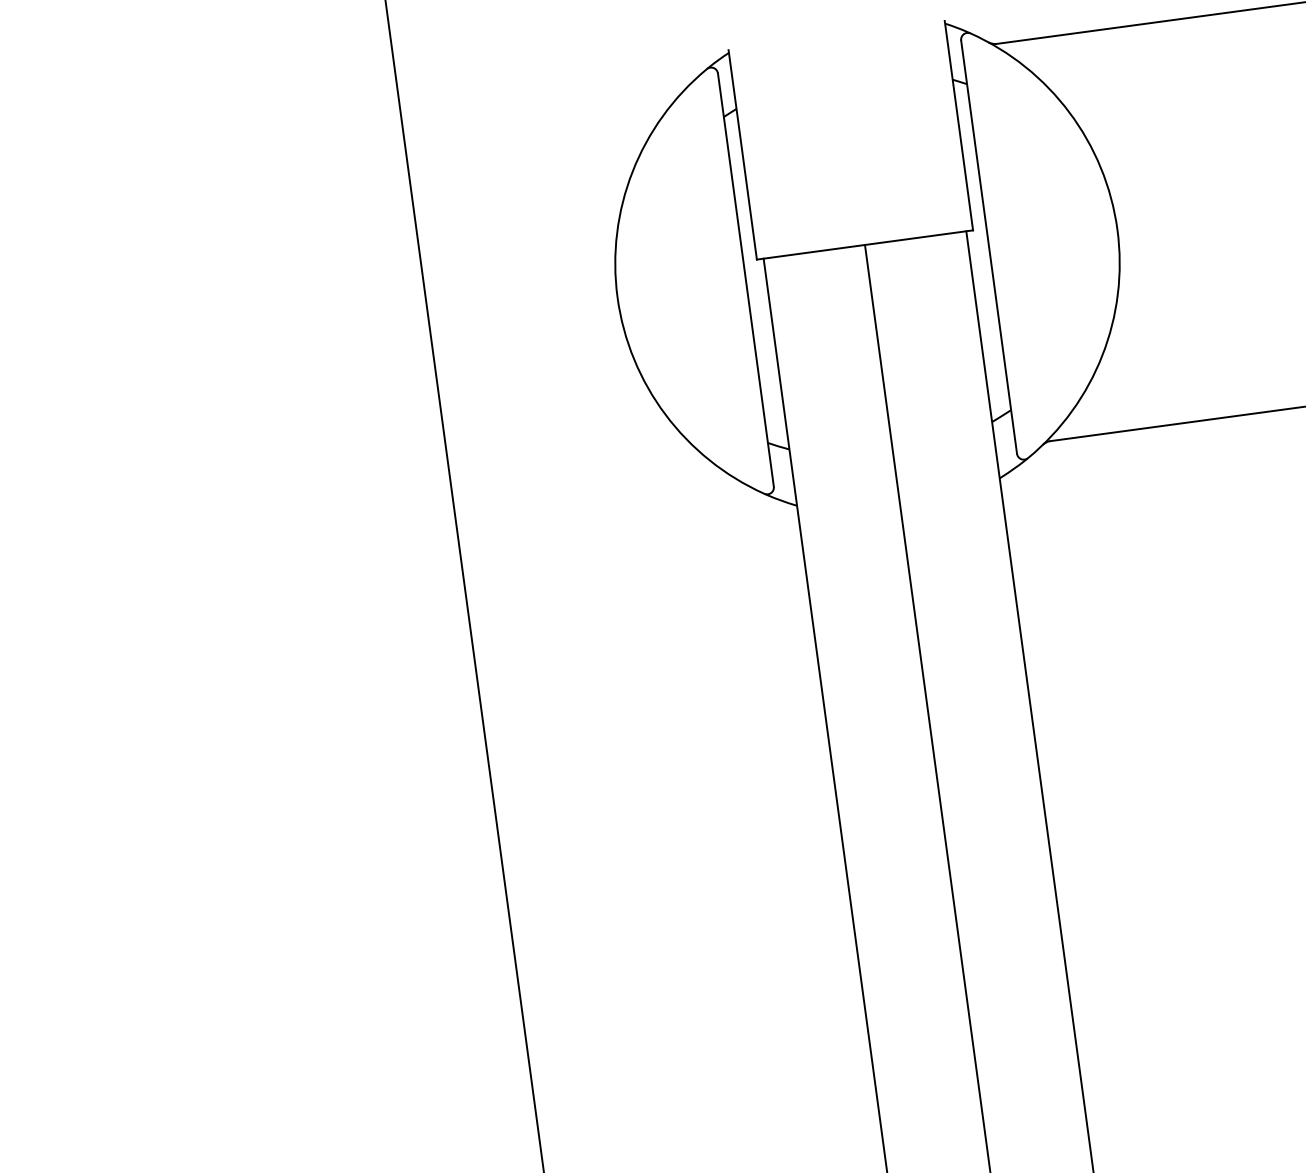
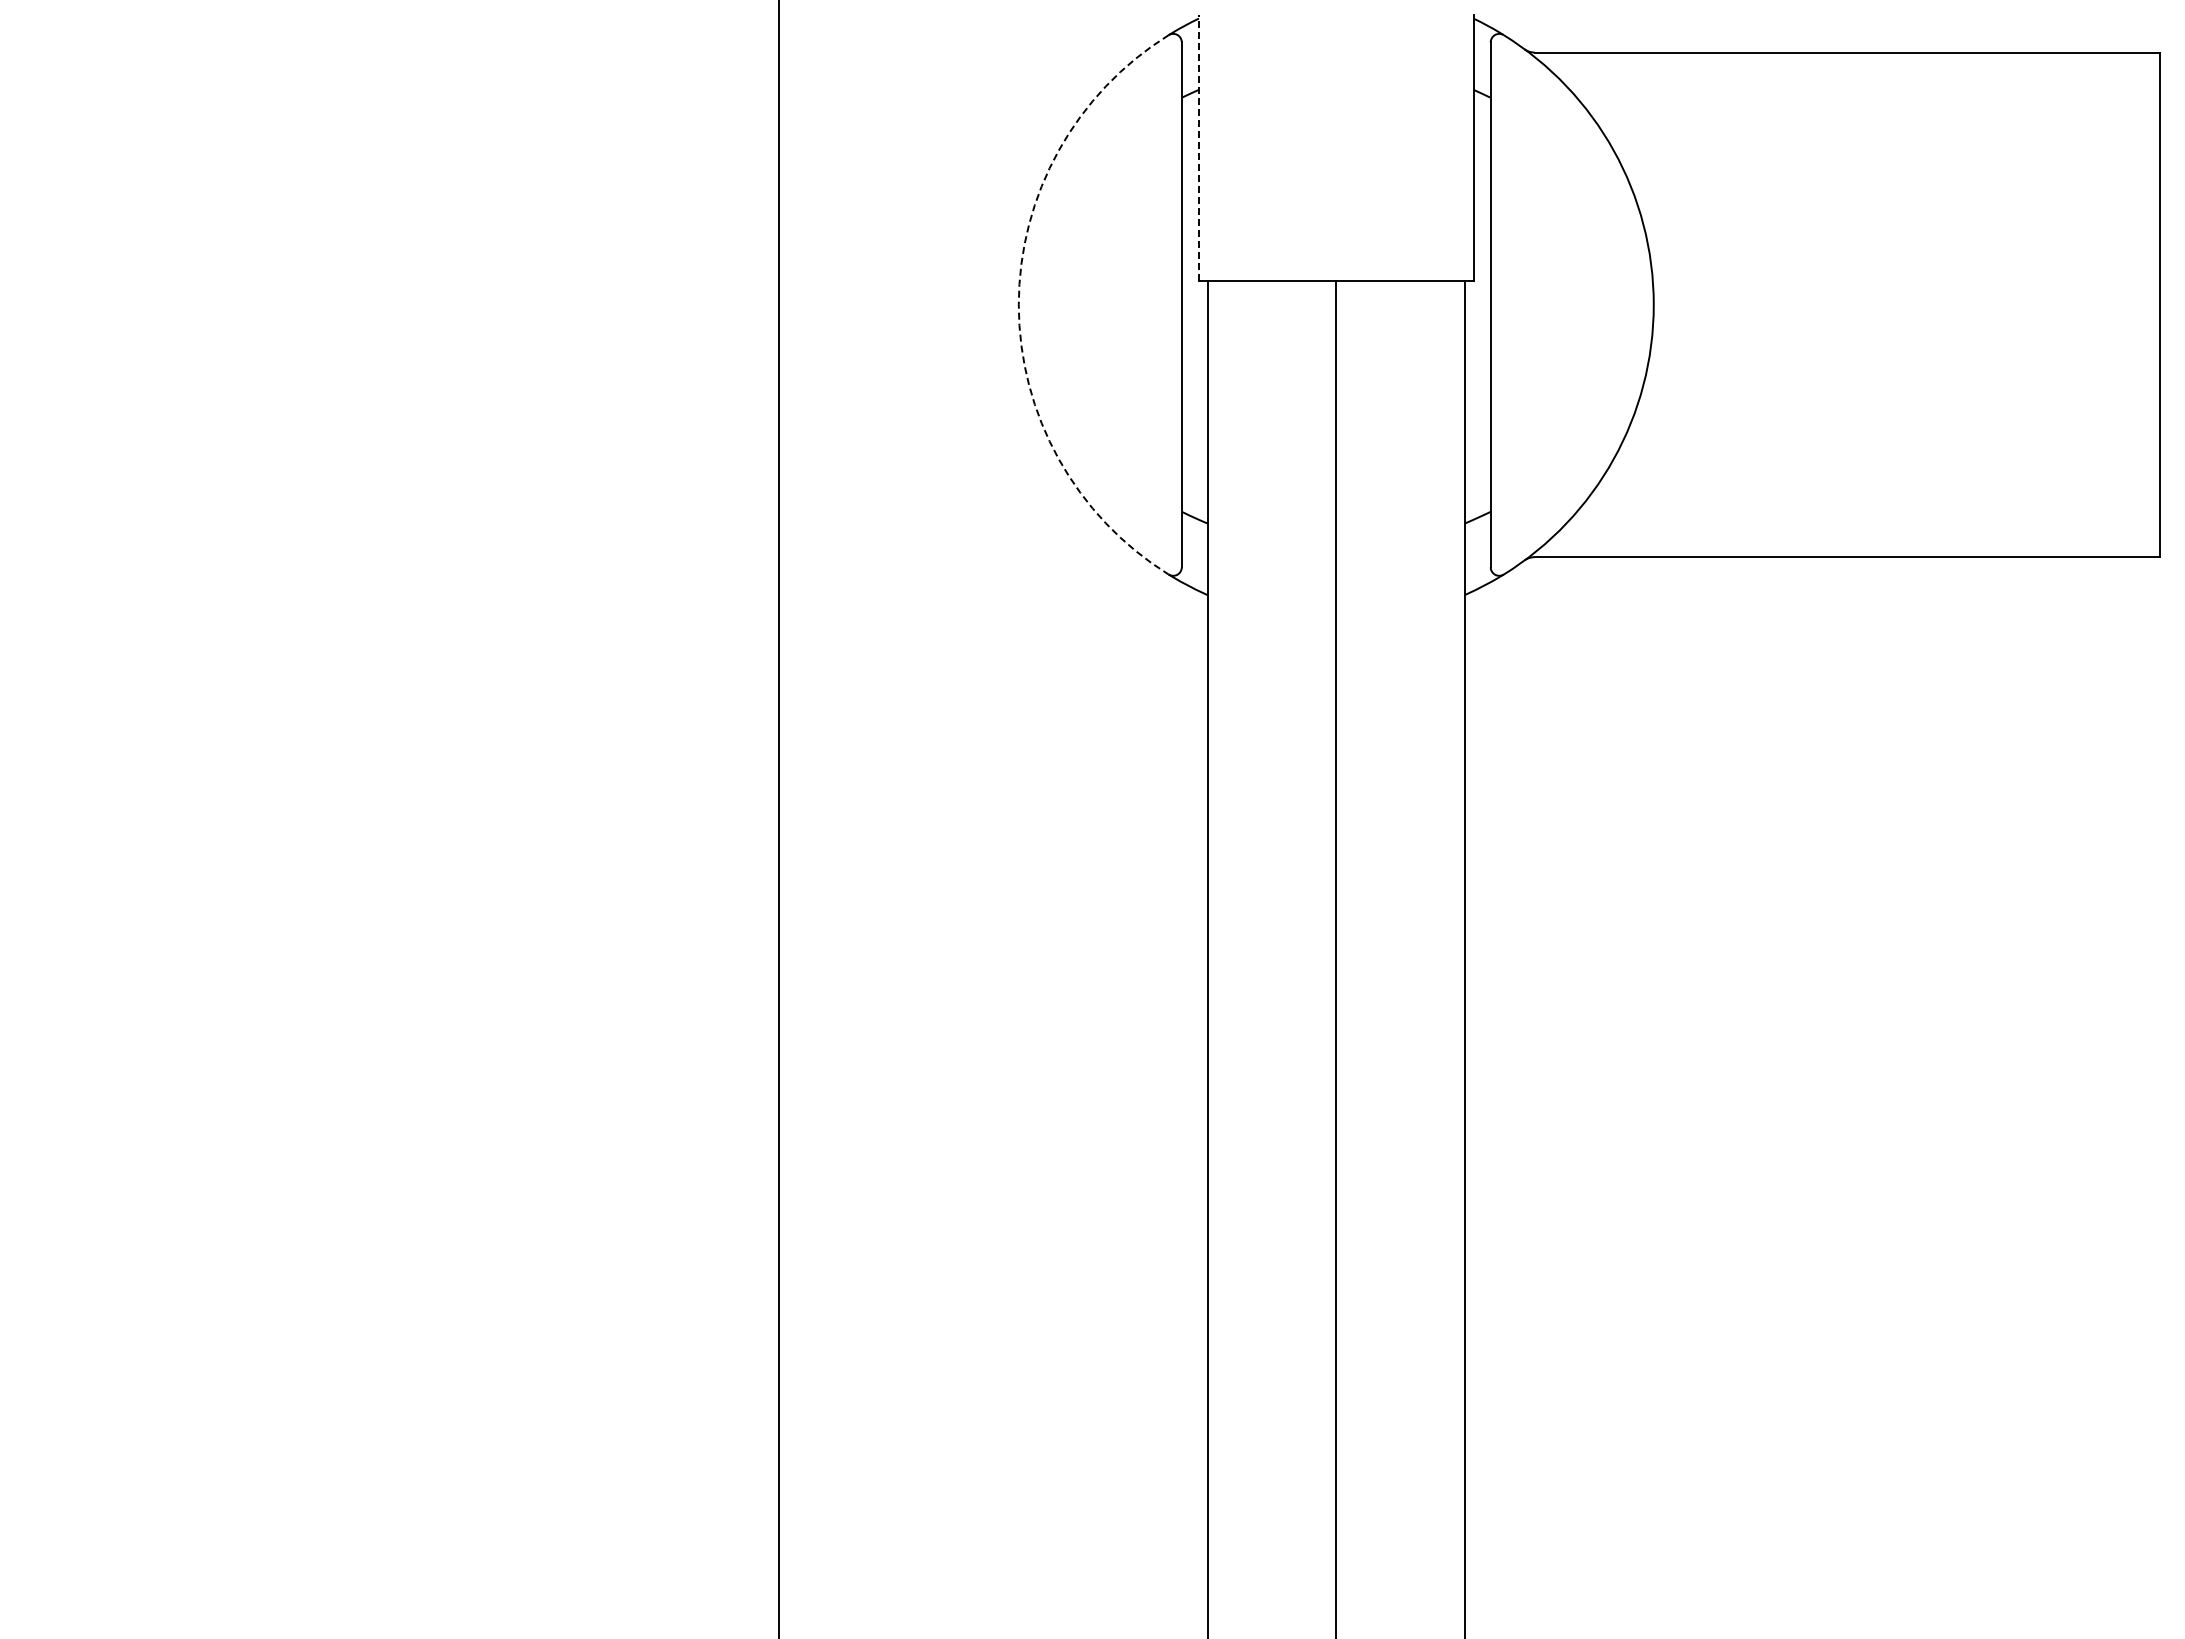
line: (742, 154) -> (1198, 147), solid -> dashed
arc: (617, 297) -> (1018, 304), solid -> dashed

